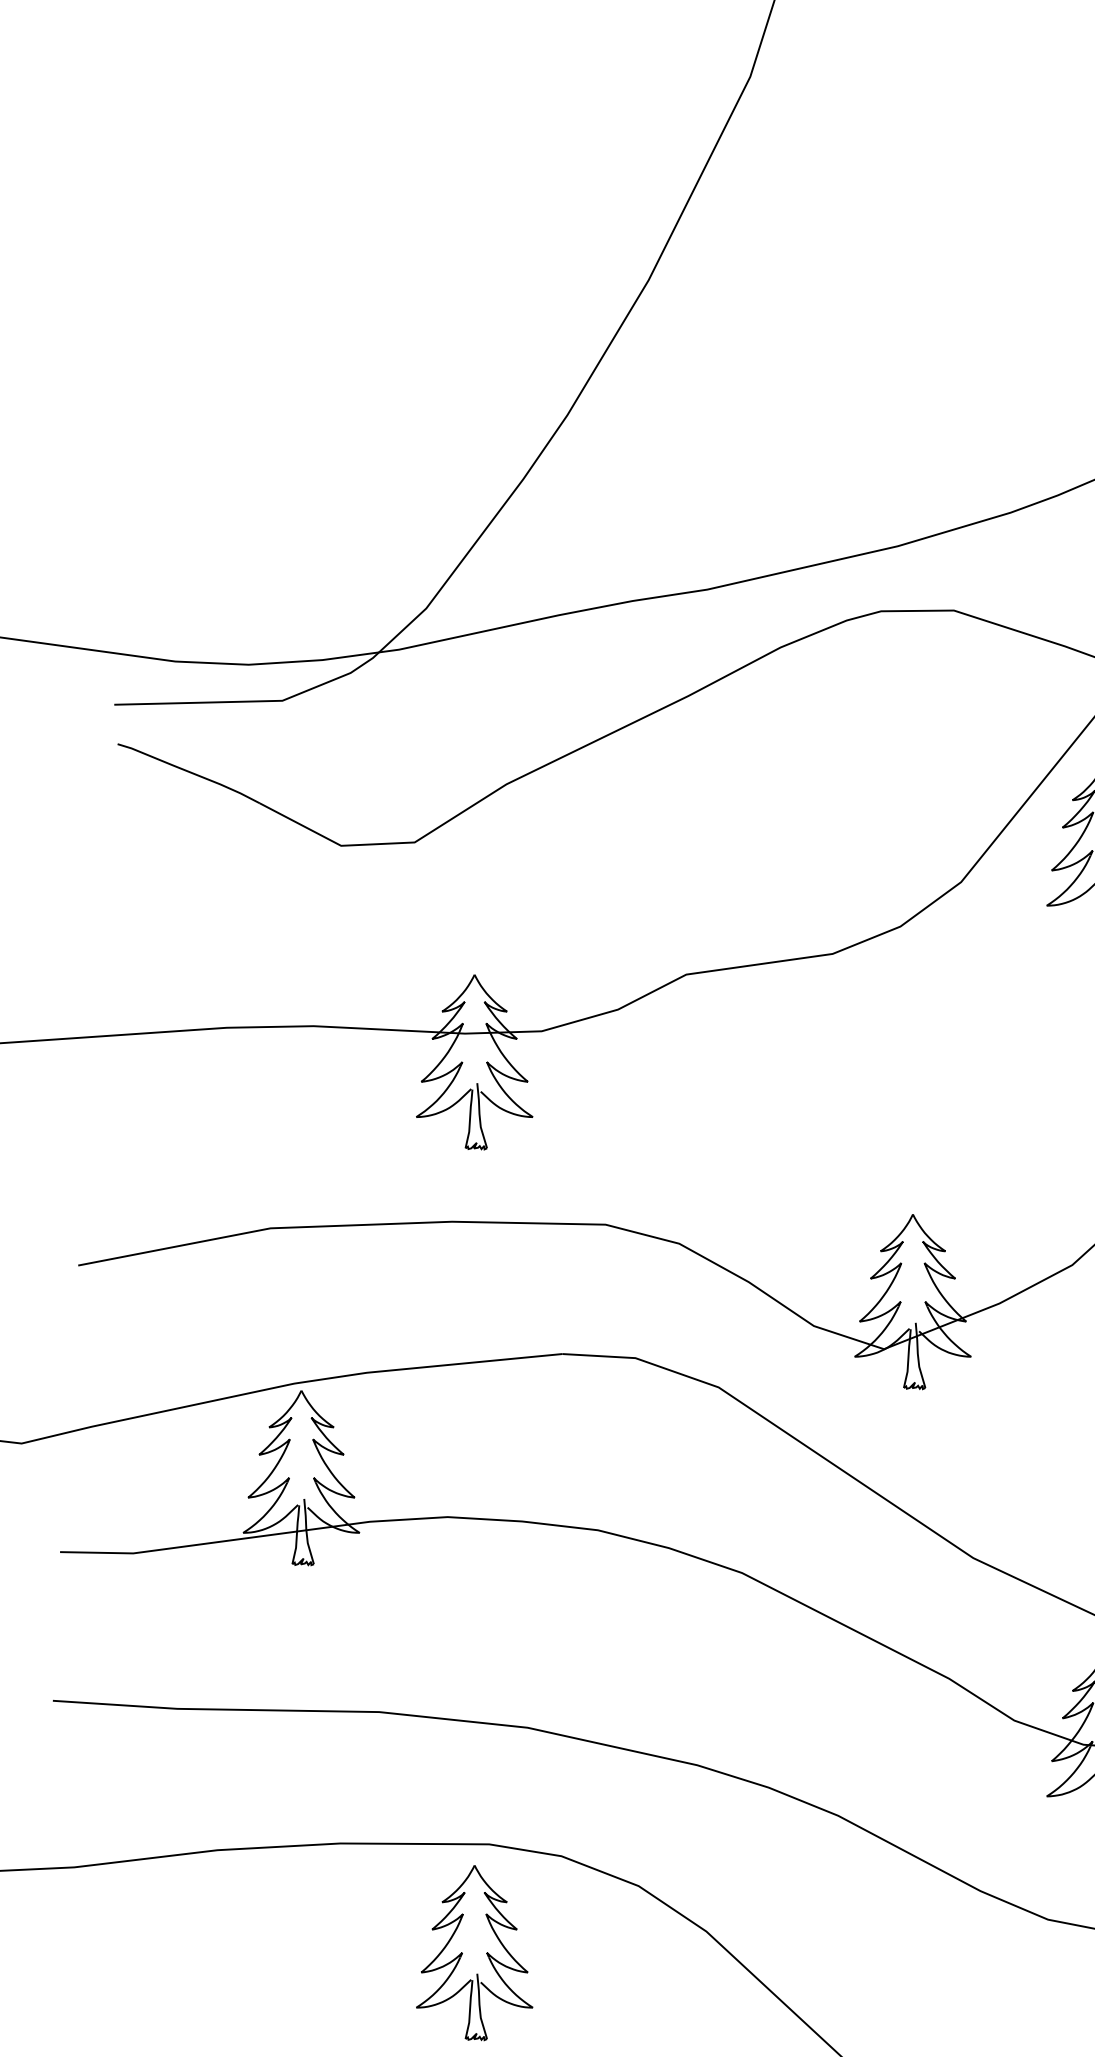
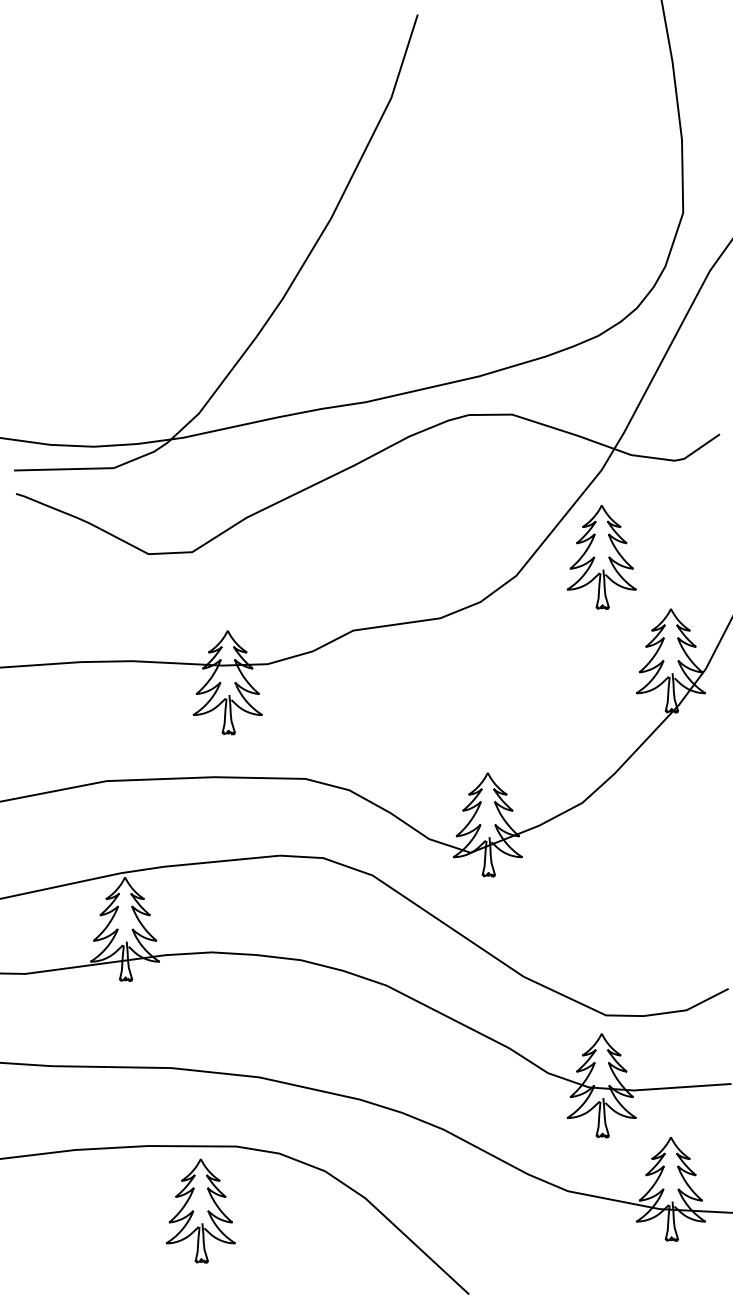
part: (474, 1952) -> (200, 1210), moved

